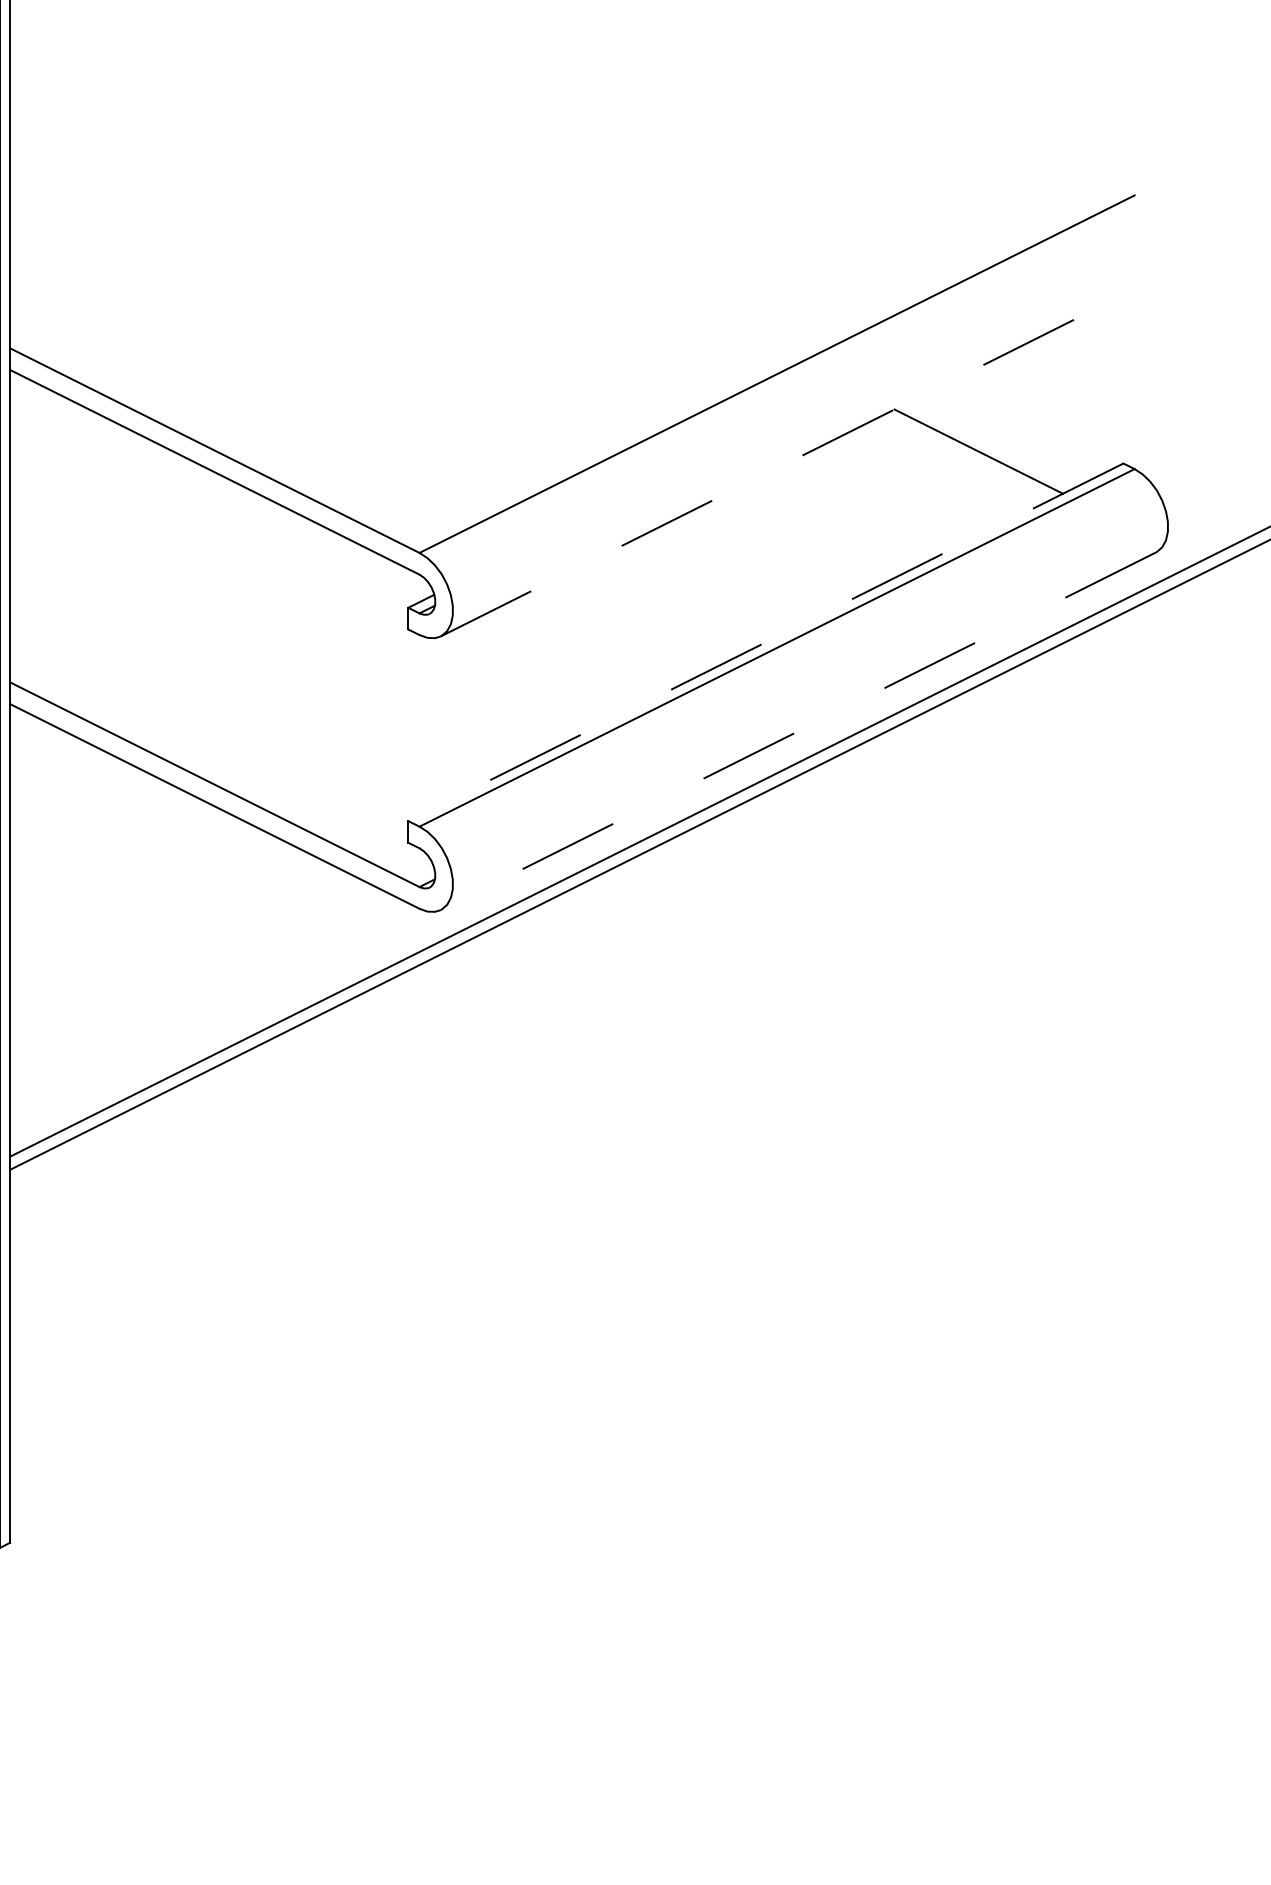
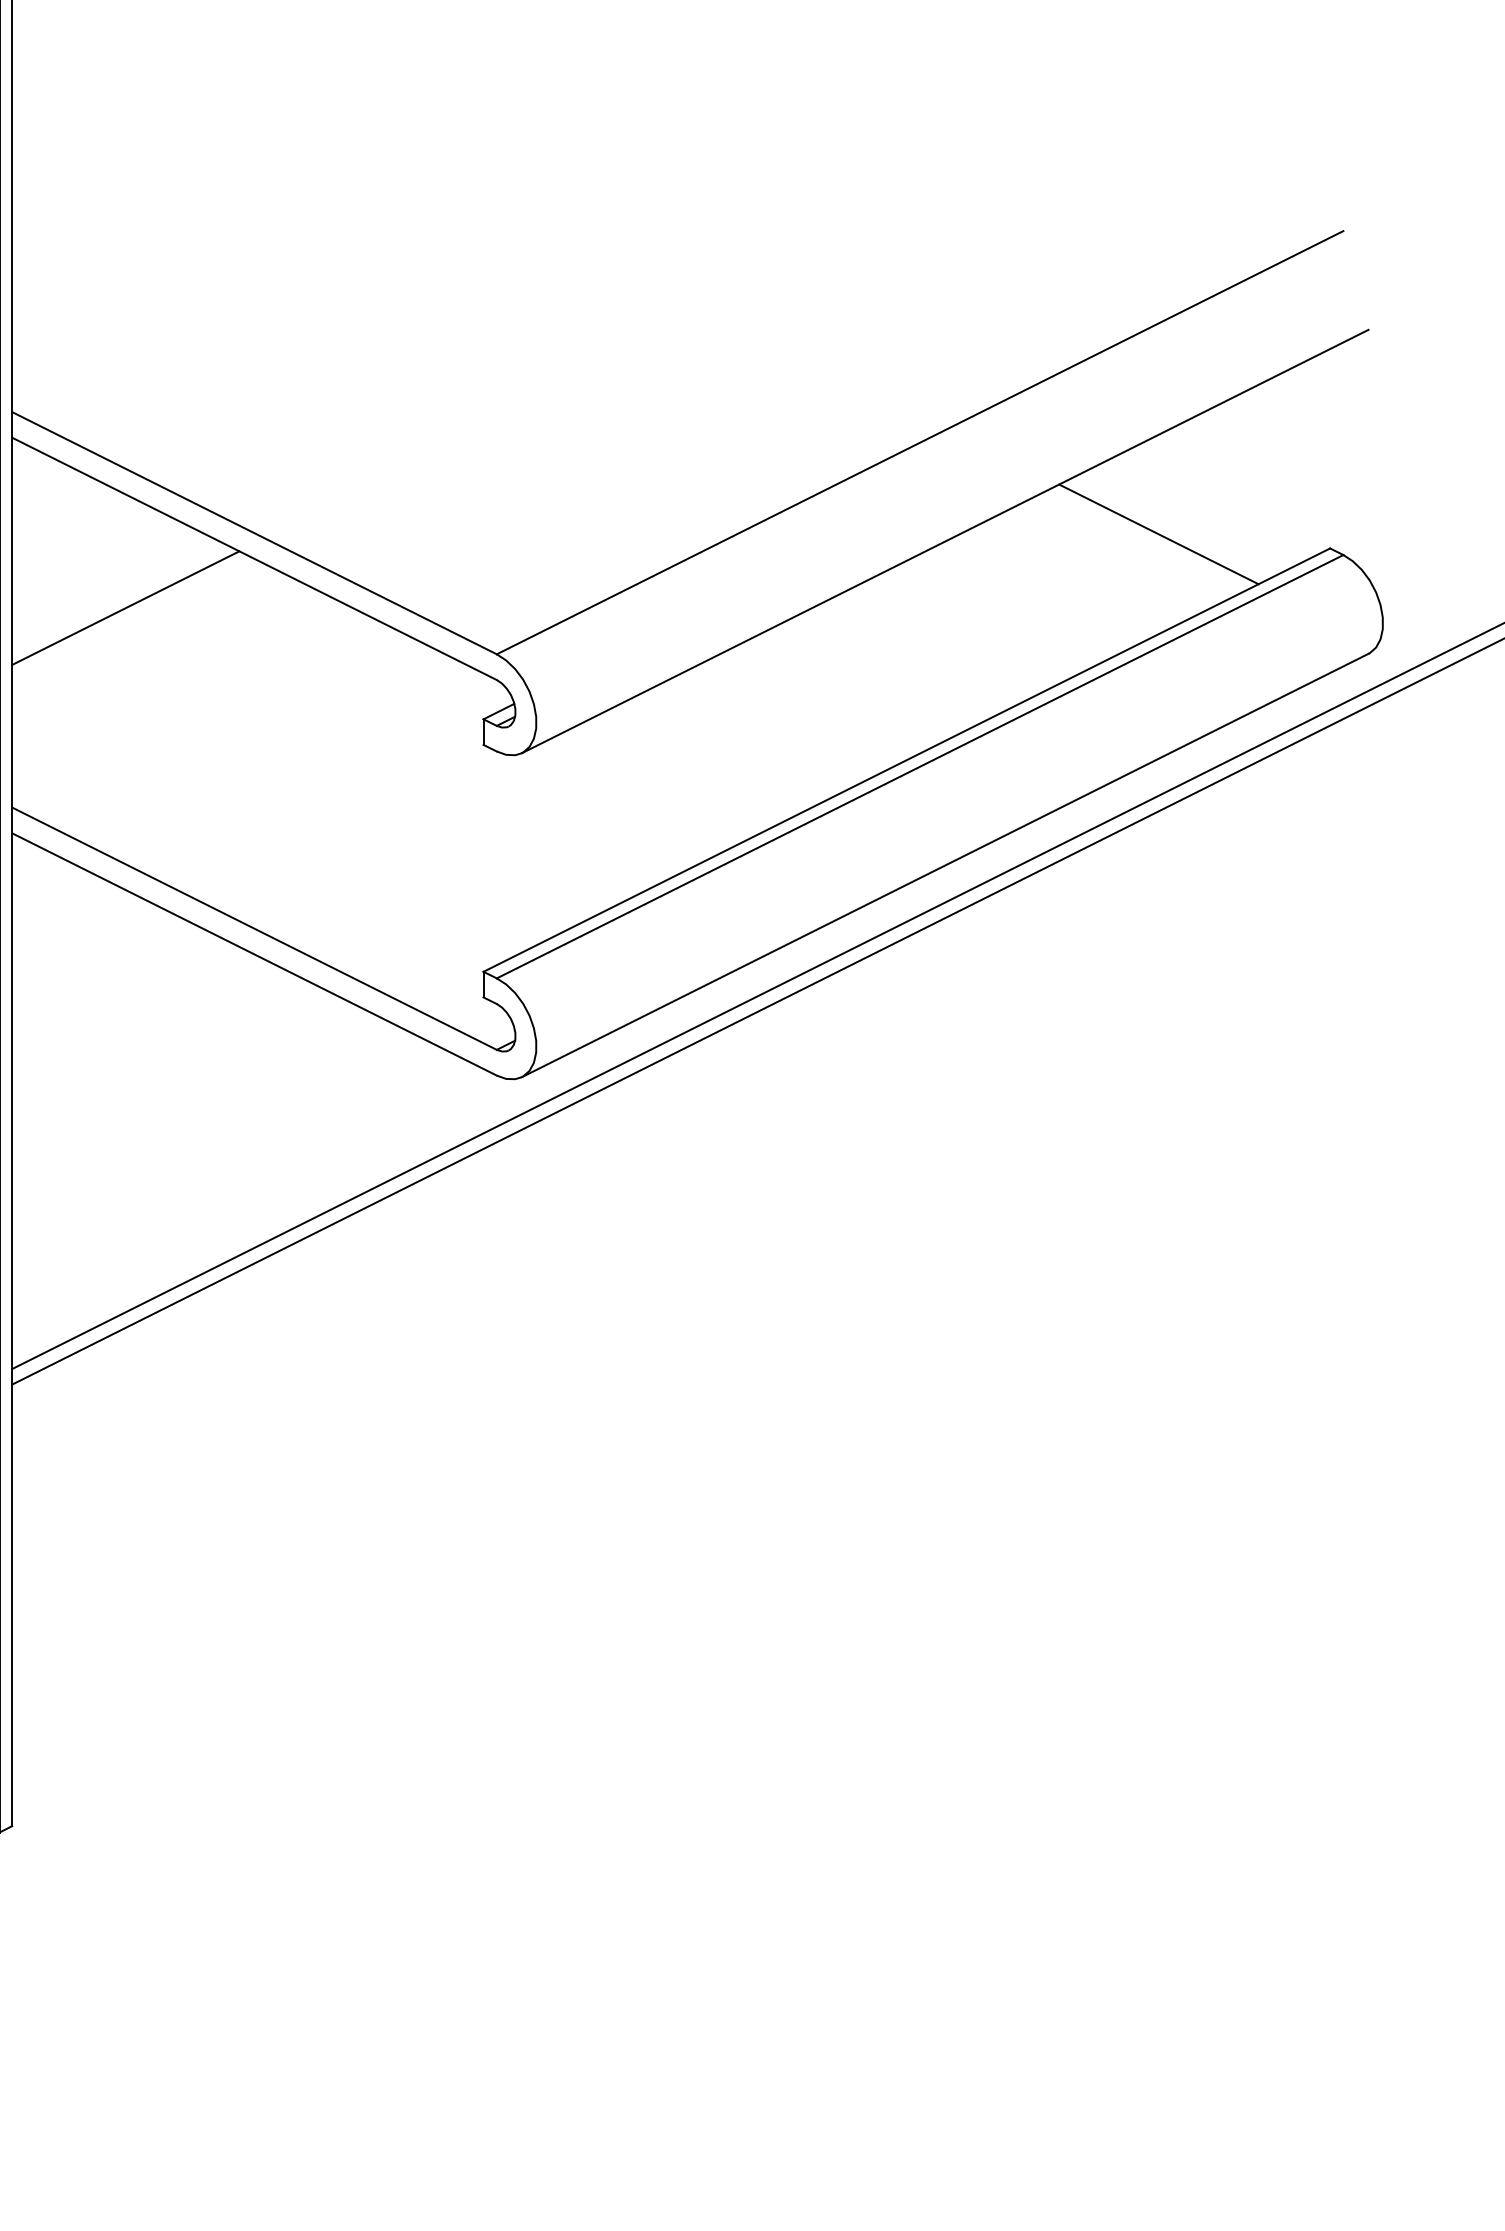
line: (798, 457) -> (945, 541), dashed -> solid
line: (105, 513) -> (125, 607), added
line: (765, 642) -> (906, 760), dashed -> solid
line: (797, 731) -> (944, 865), dashed -> solid

